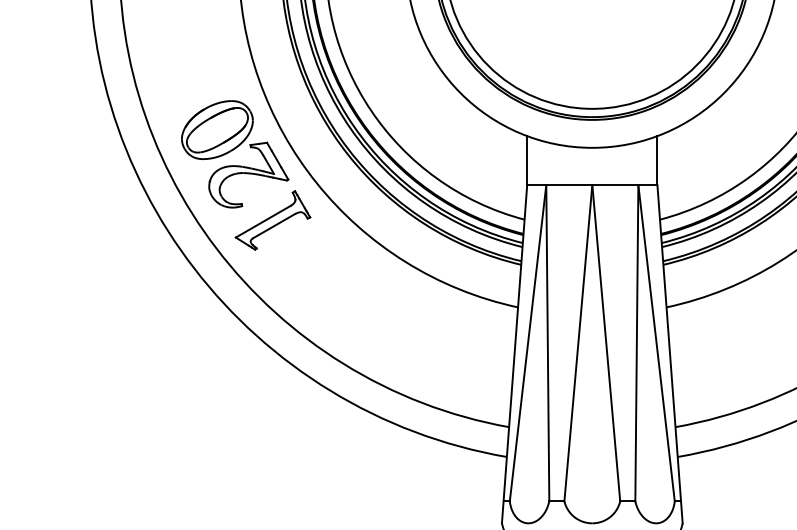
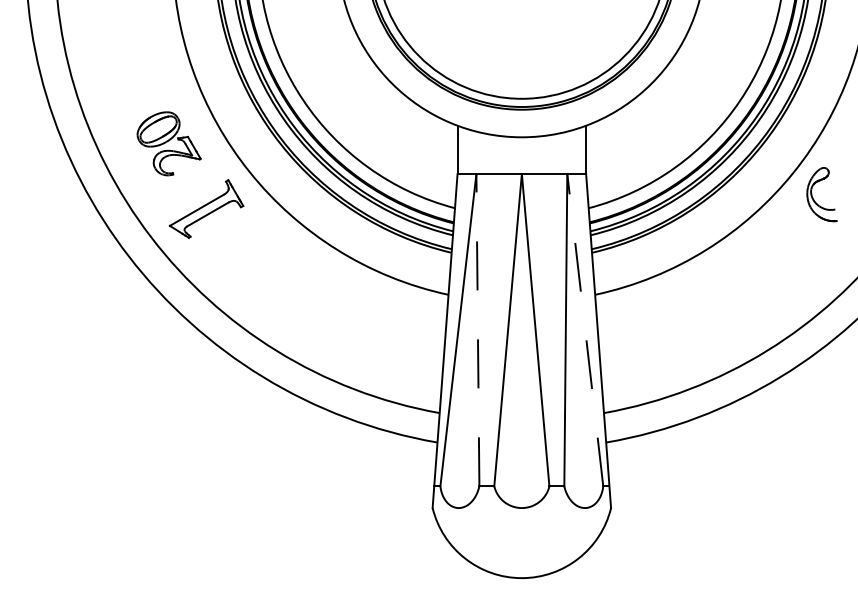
part: (234, 154) -> (168, 143), size x0.6
line: (547, 342) -> (477, 329), solid -> dashed
line: (656, 342) -> (585, 329), solid -> dashed

